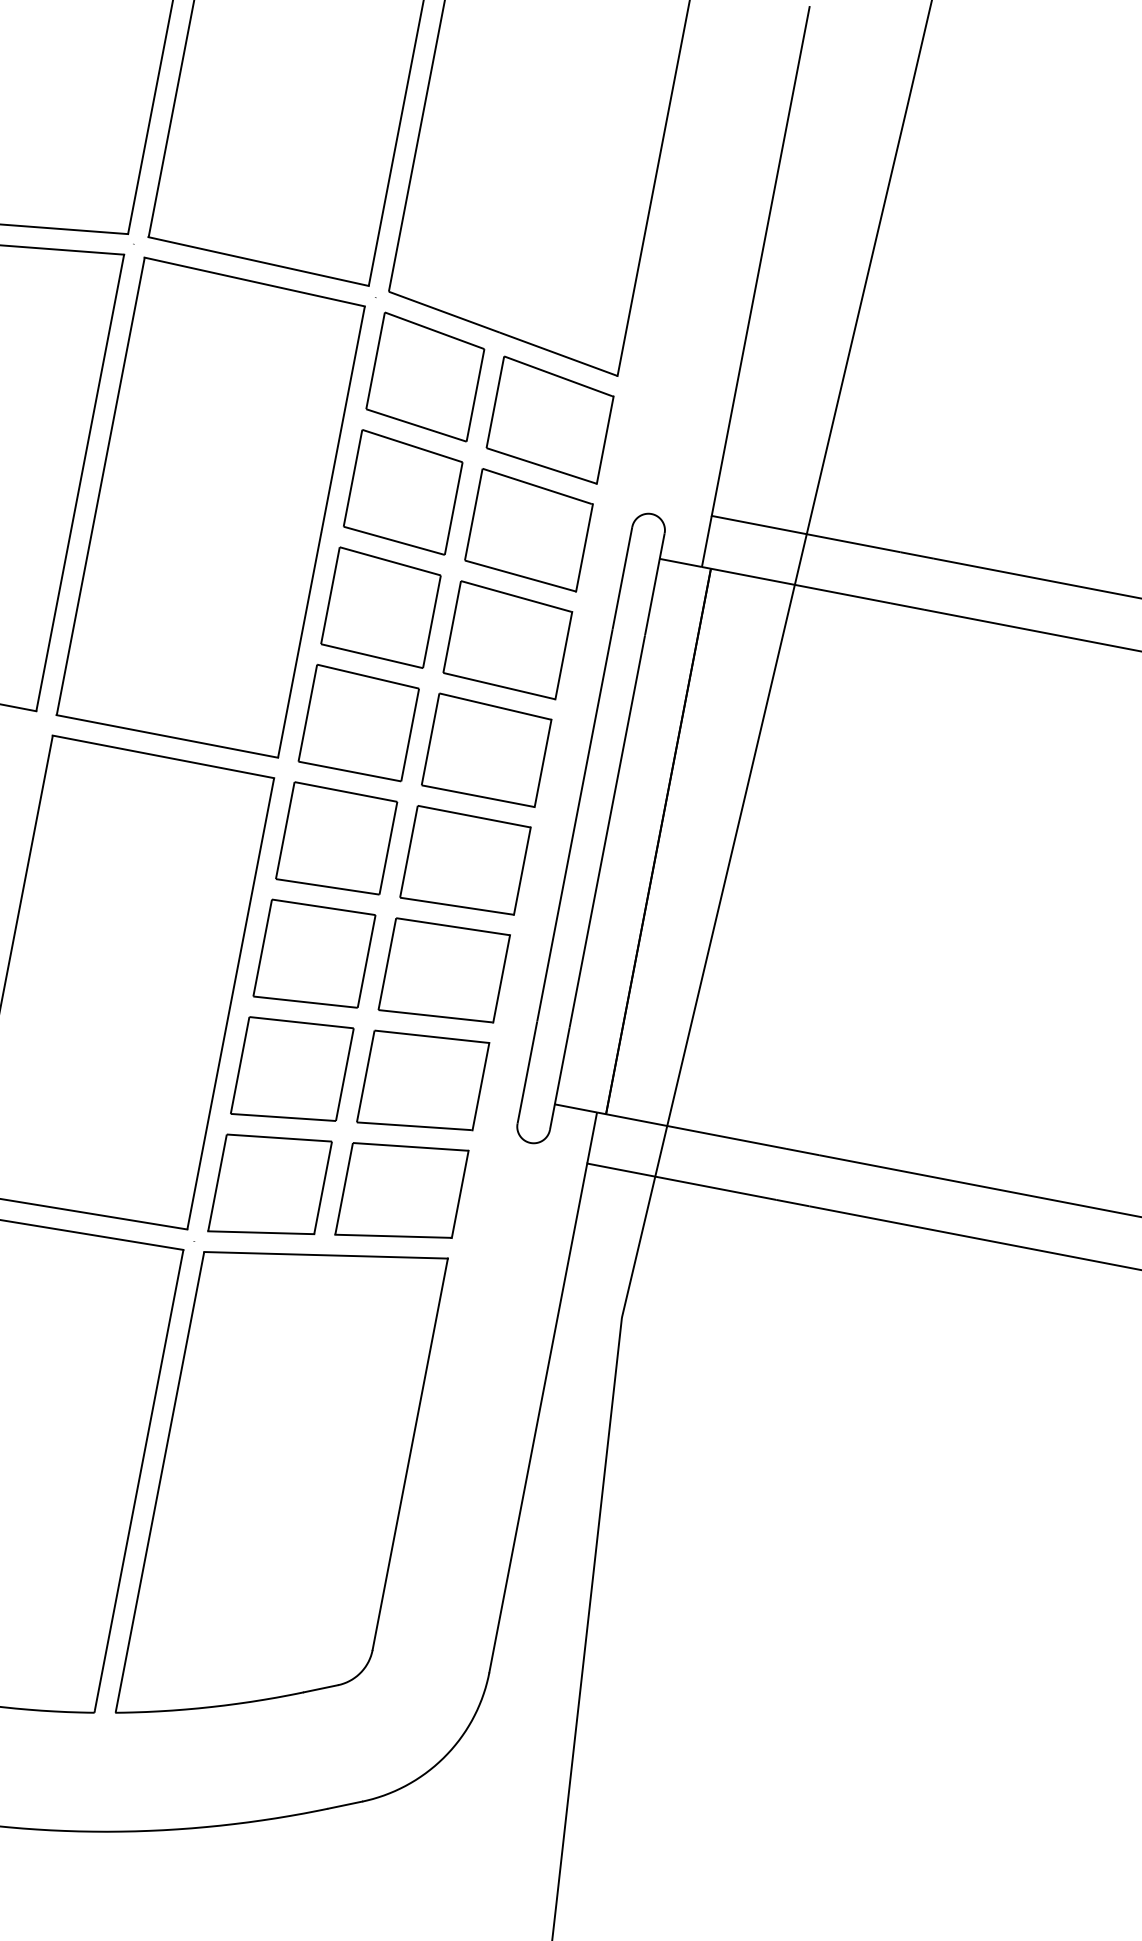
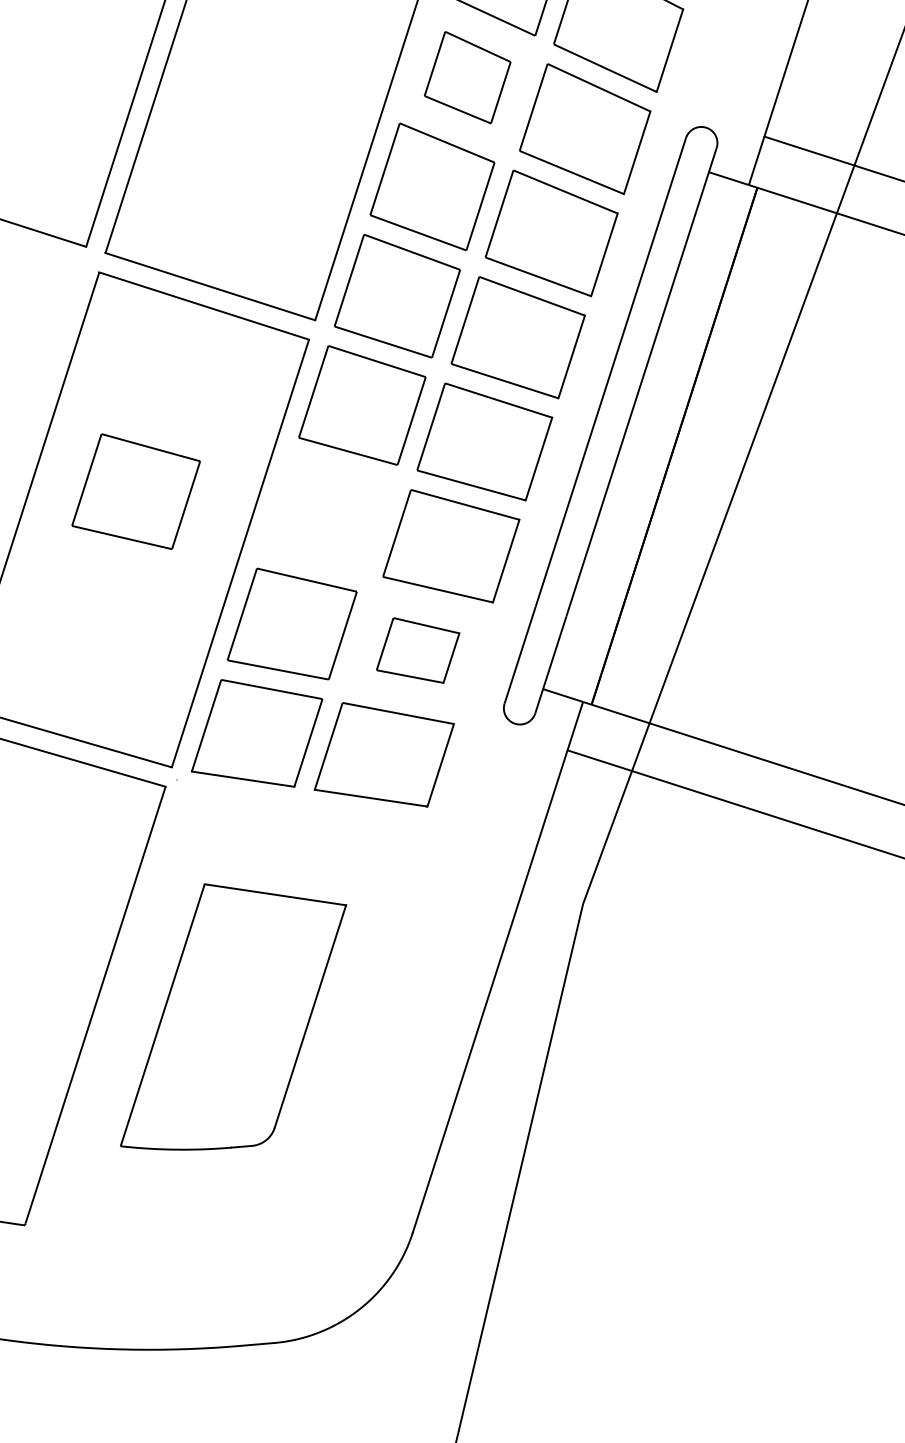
part: (403, 492) -> (468, 77), size x0.7
part: (314, 953) -> (136, 491), moved
part: (423, 1080) -> (418, 650), size x0.6
part: (281, 1482) -> (233, 1023), size x0.6

